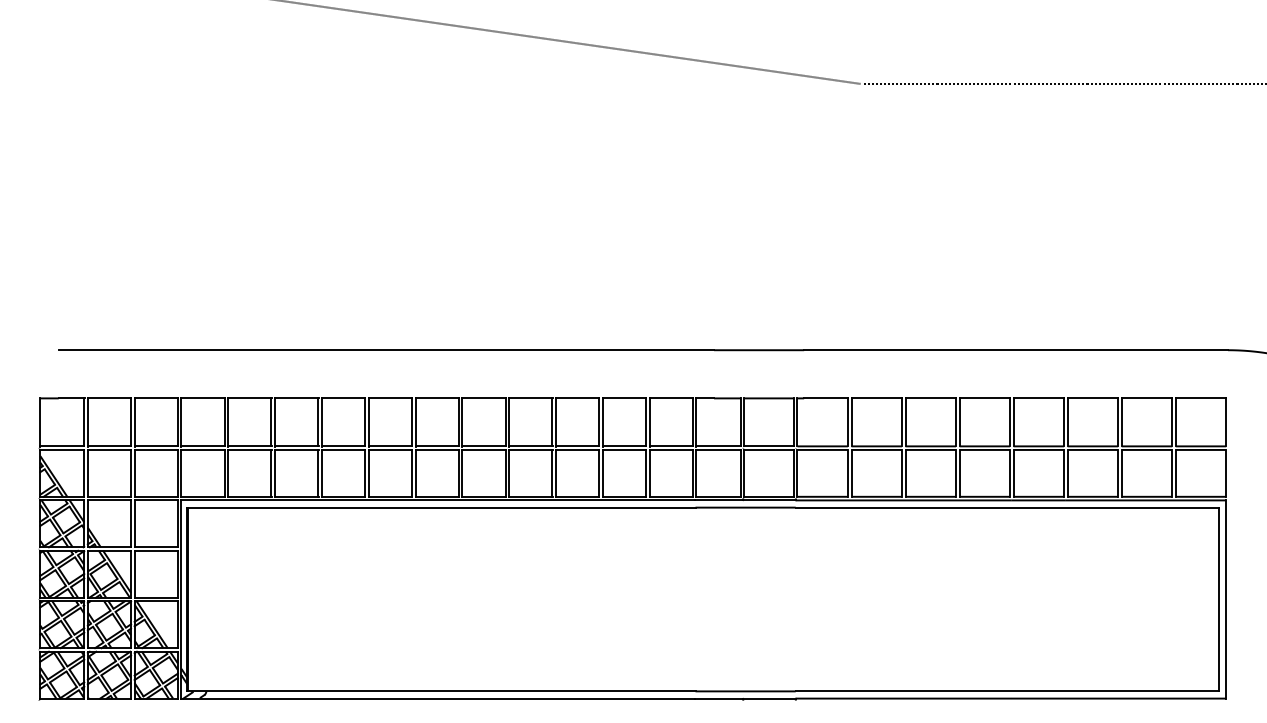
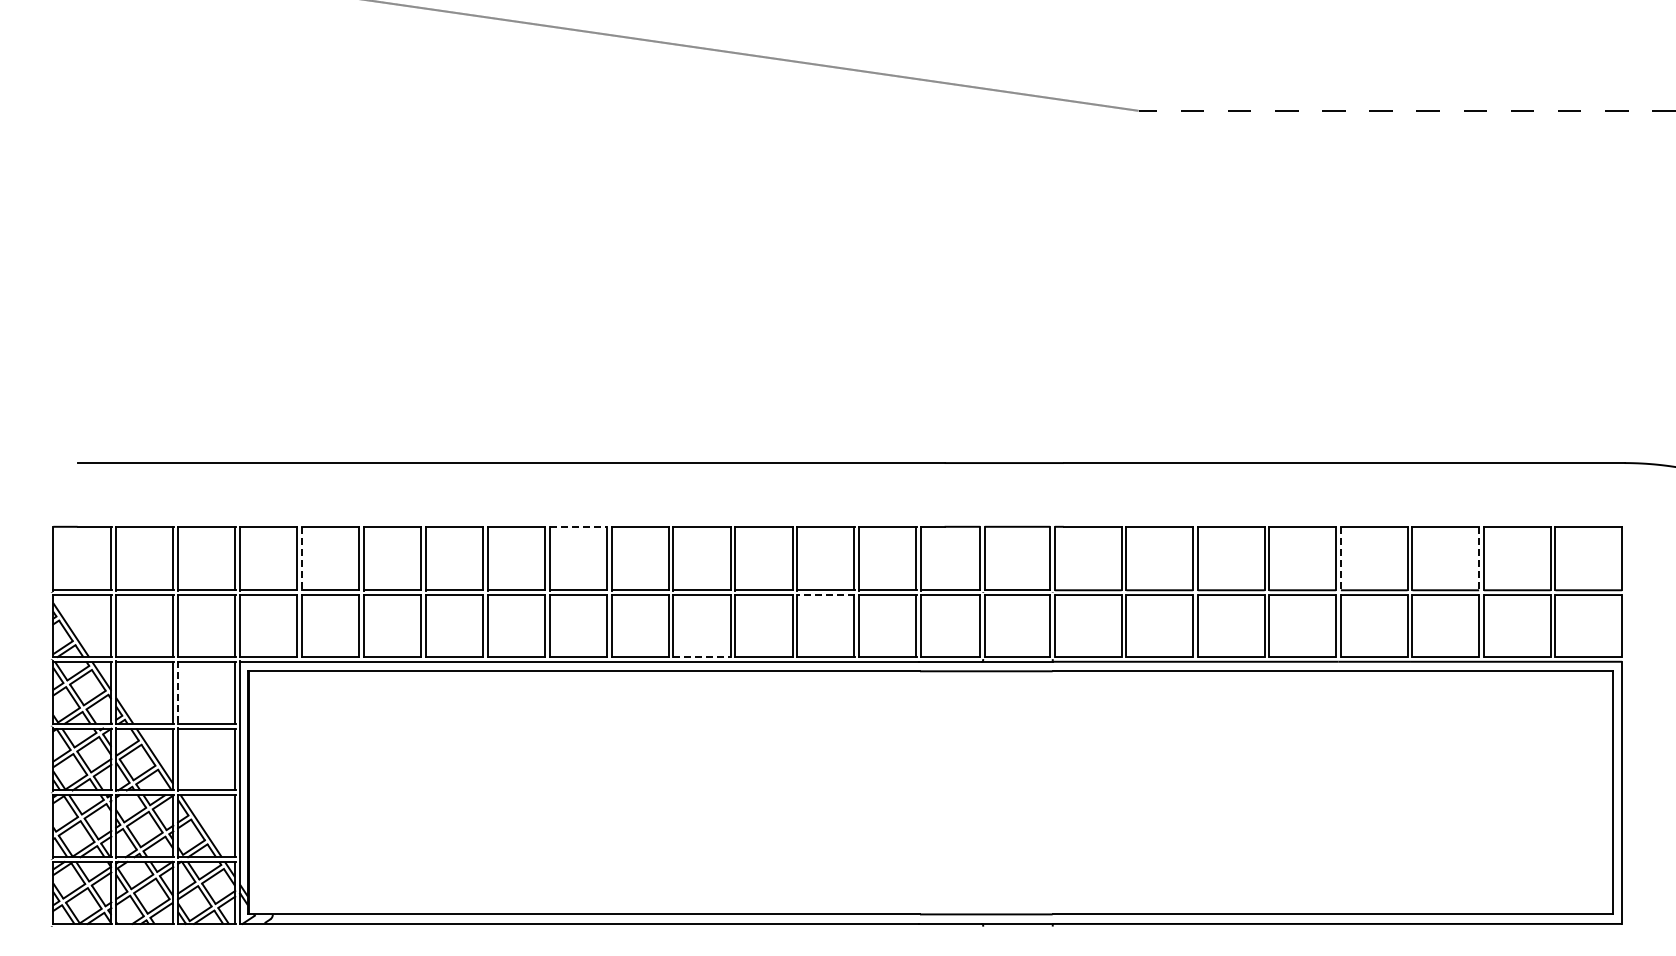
line: (437, 398) -> (578, 526), solid -> dashed
line: (227, 422) -> (301, 558), solid -> dashed
line: (1013, 422) -> (1340, 558), solid -> dashed
line: (1118, 422) -> (1479, 558), solid -> dashed
line: (624, 450) -> (826, 595), solid -> dashed
line: (531, 497) -> (702, 657), solid -> dashed
line: (134, 524) -> (178, 693), solid -> dashed

